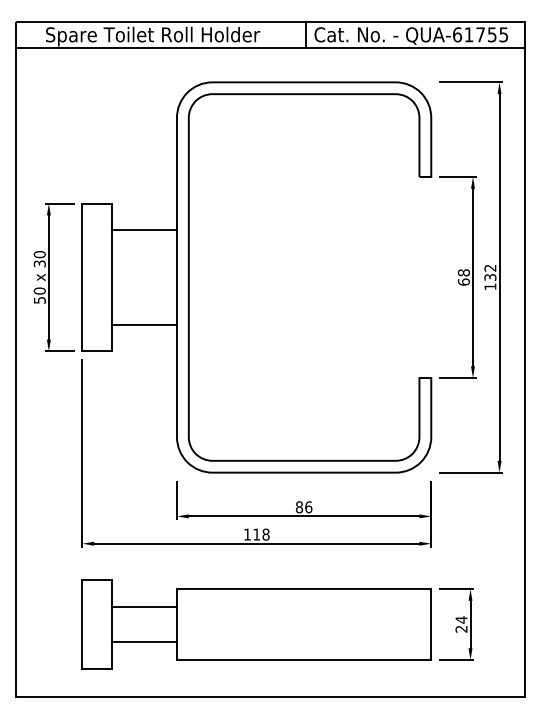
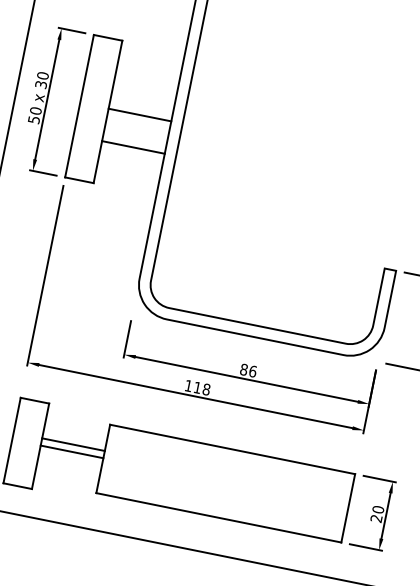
line: (143, 230) -> (139, 115), moved
line: (143, 324) -> (132, 146), moved
line: (143, 606) -> (71, 451), moved
text: (461, 619) -> (378, 509), 24 -> 20
line: (143, 642) -> (72, 444), moved

